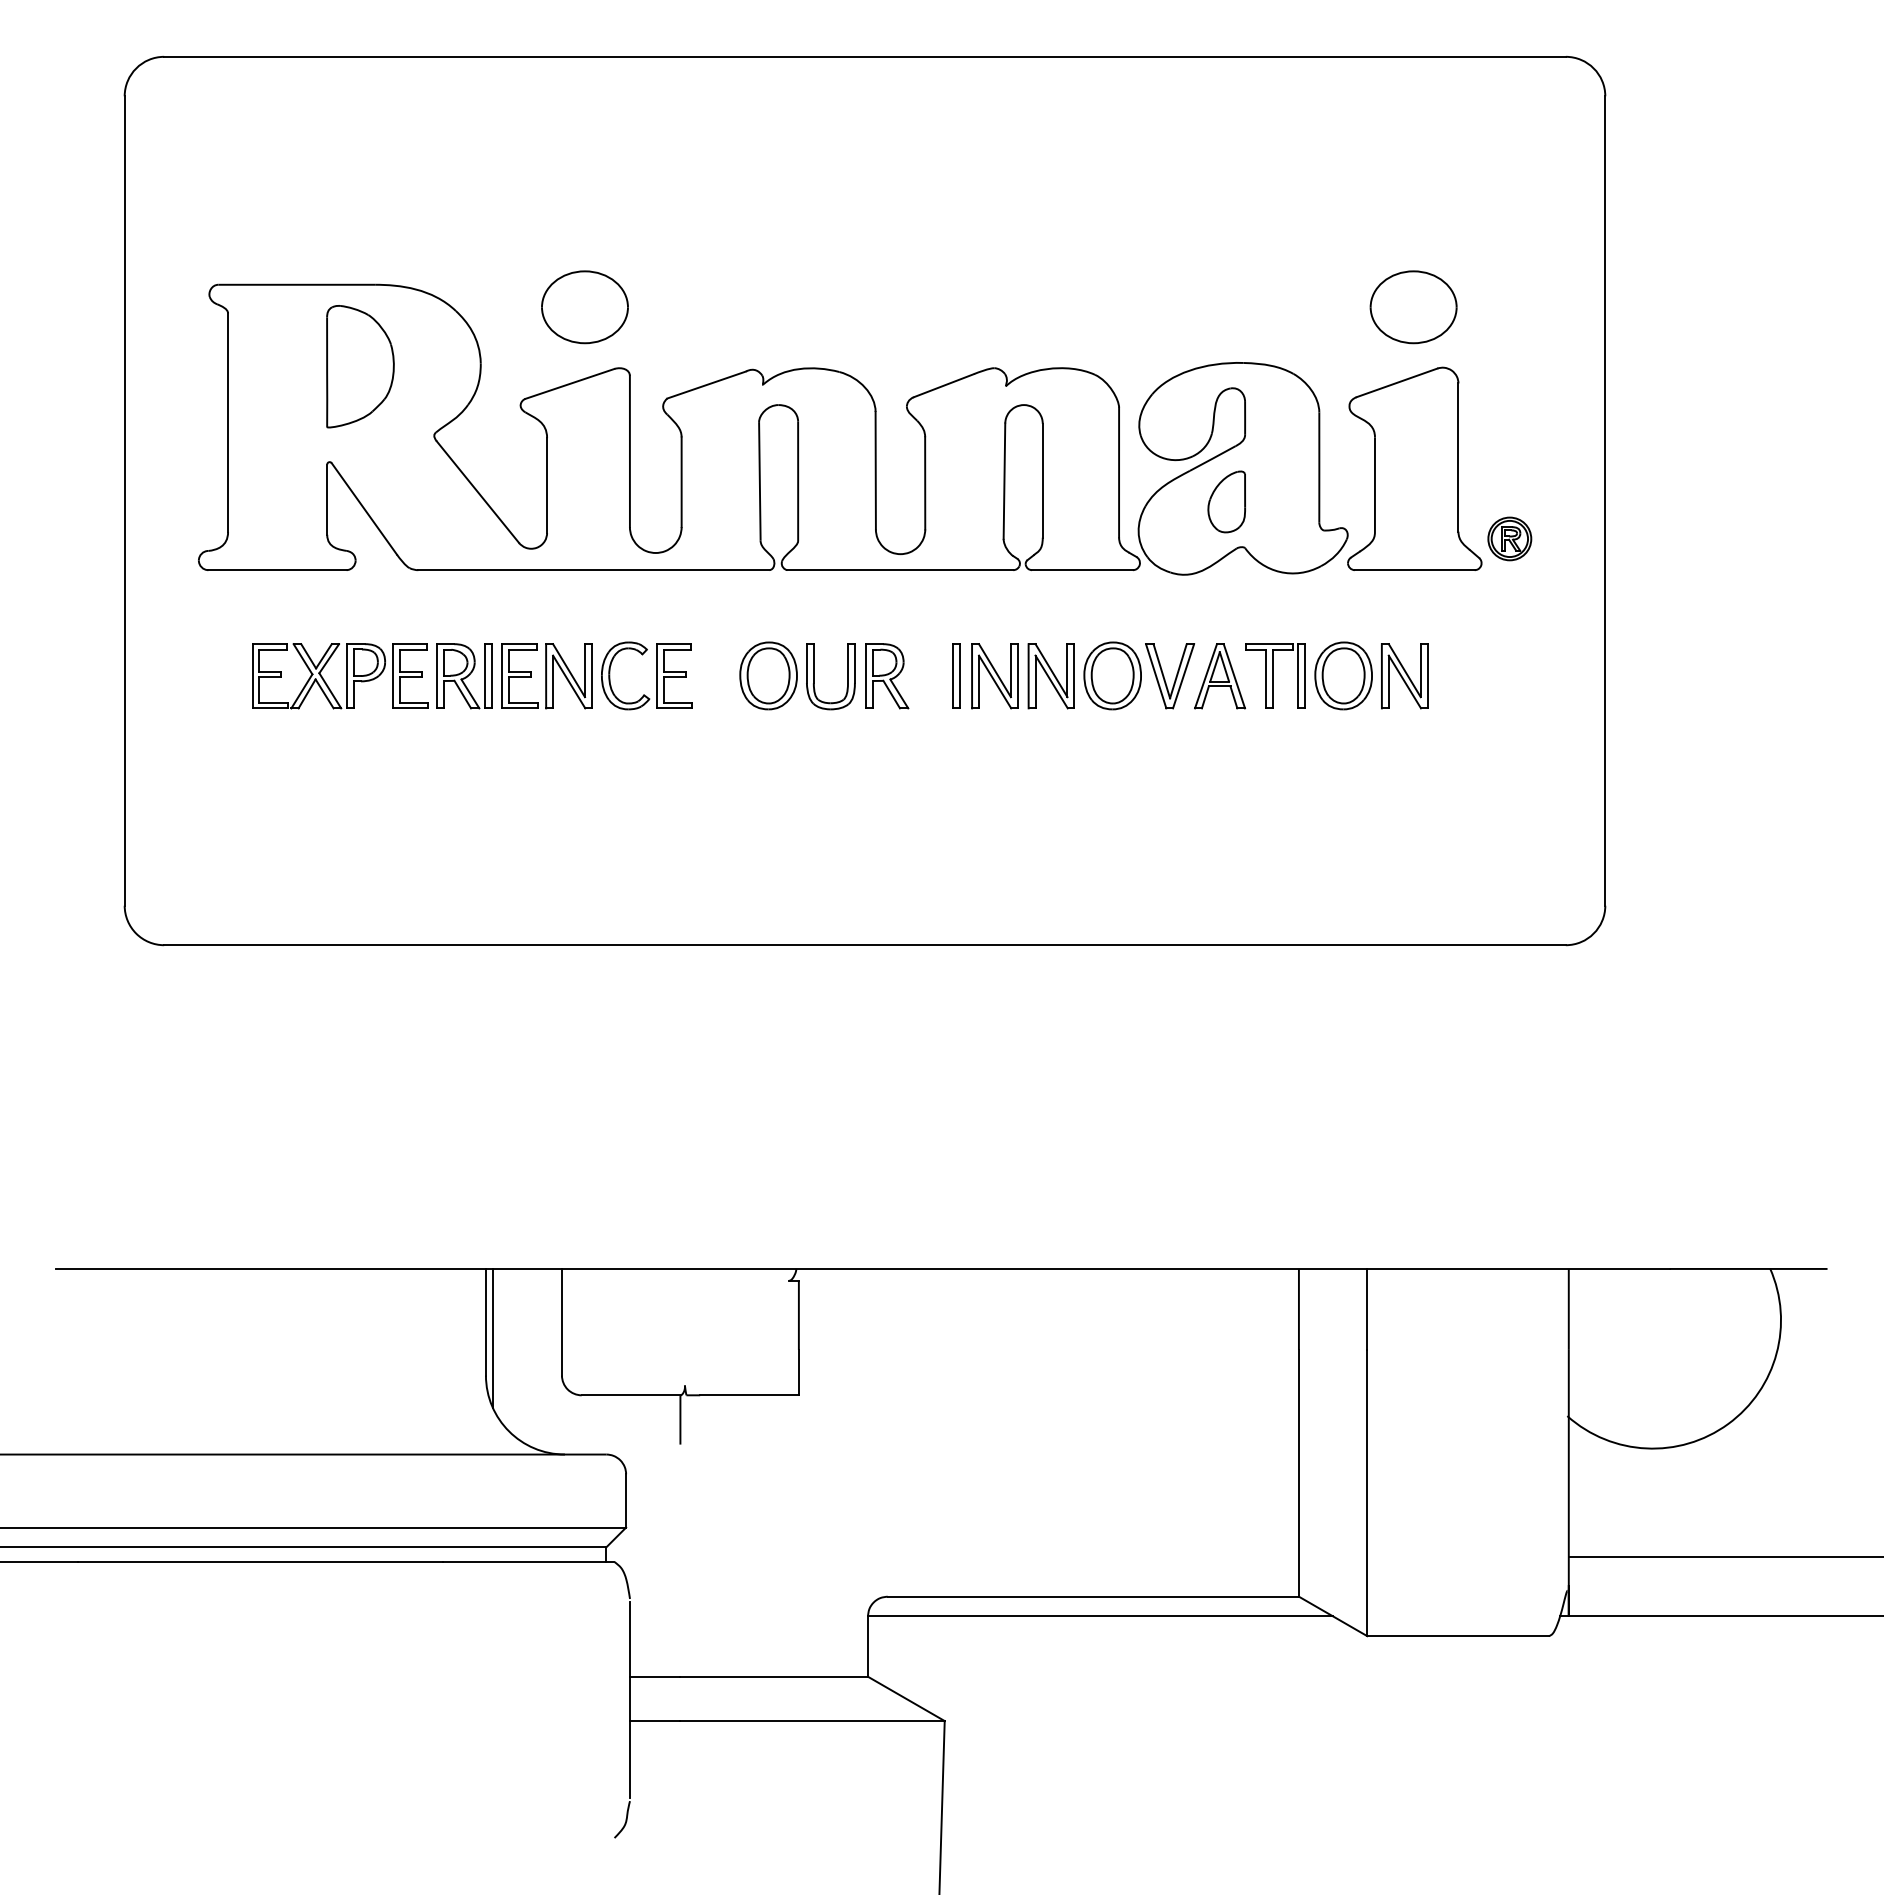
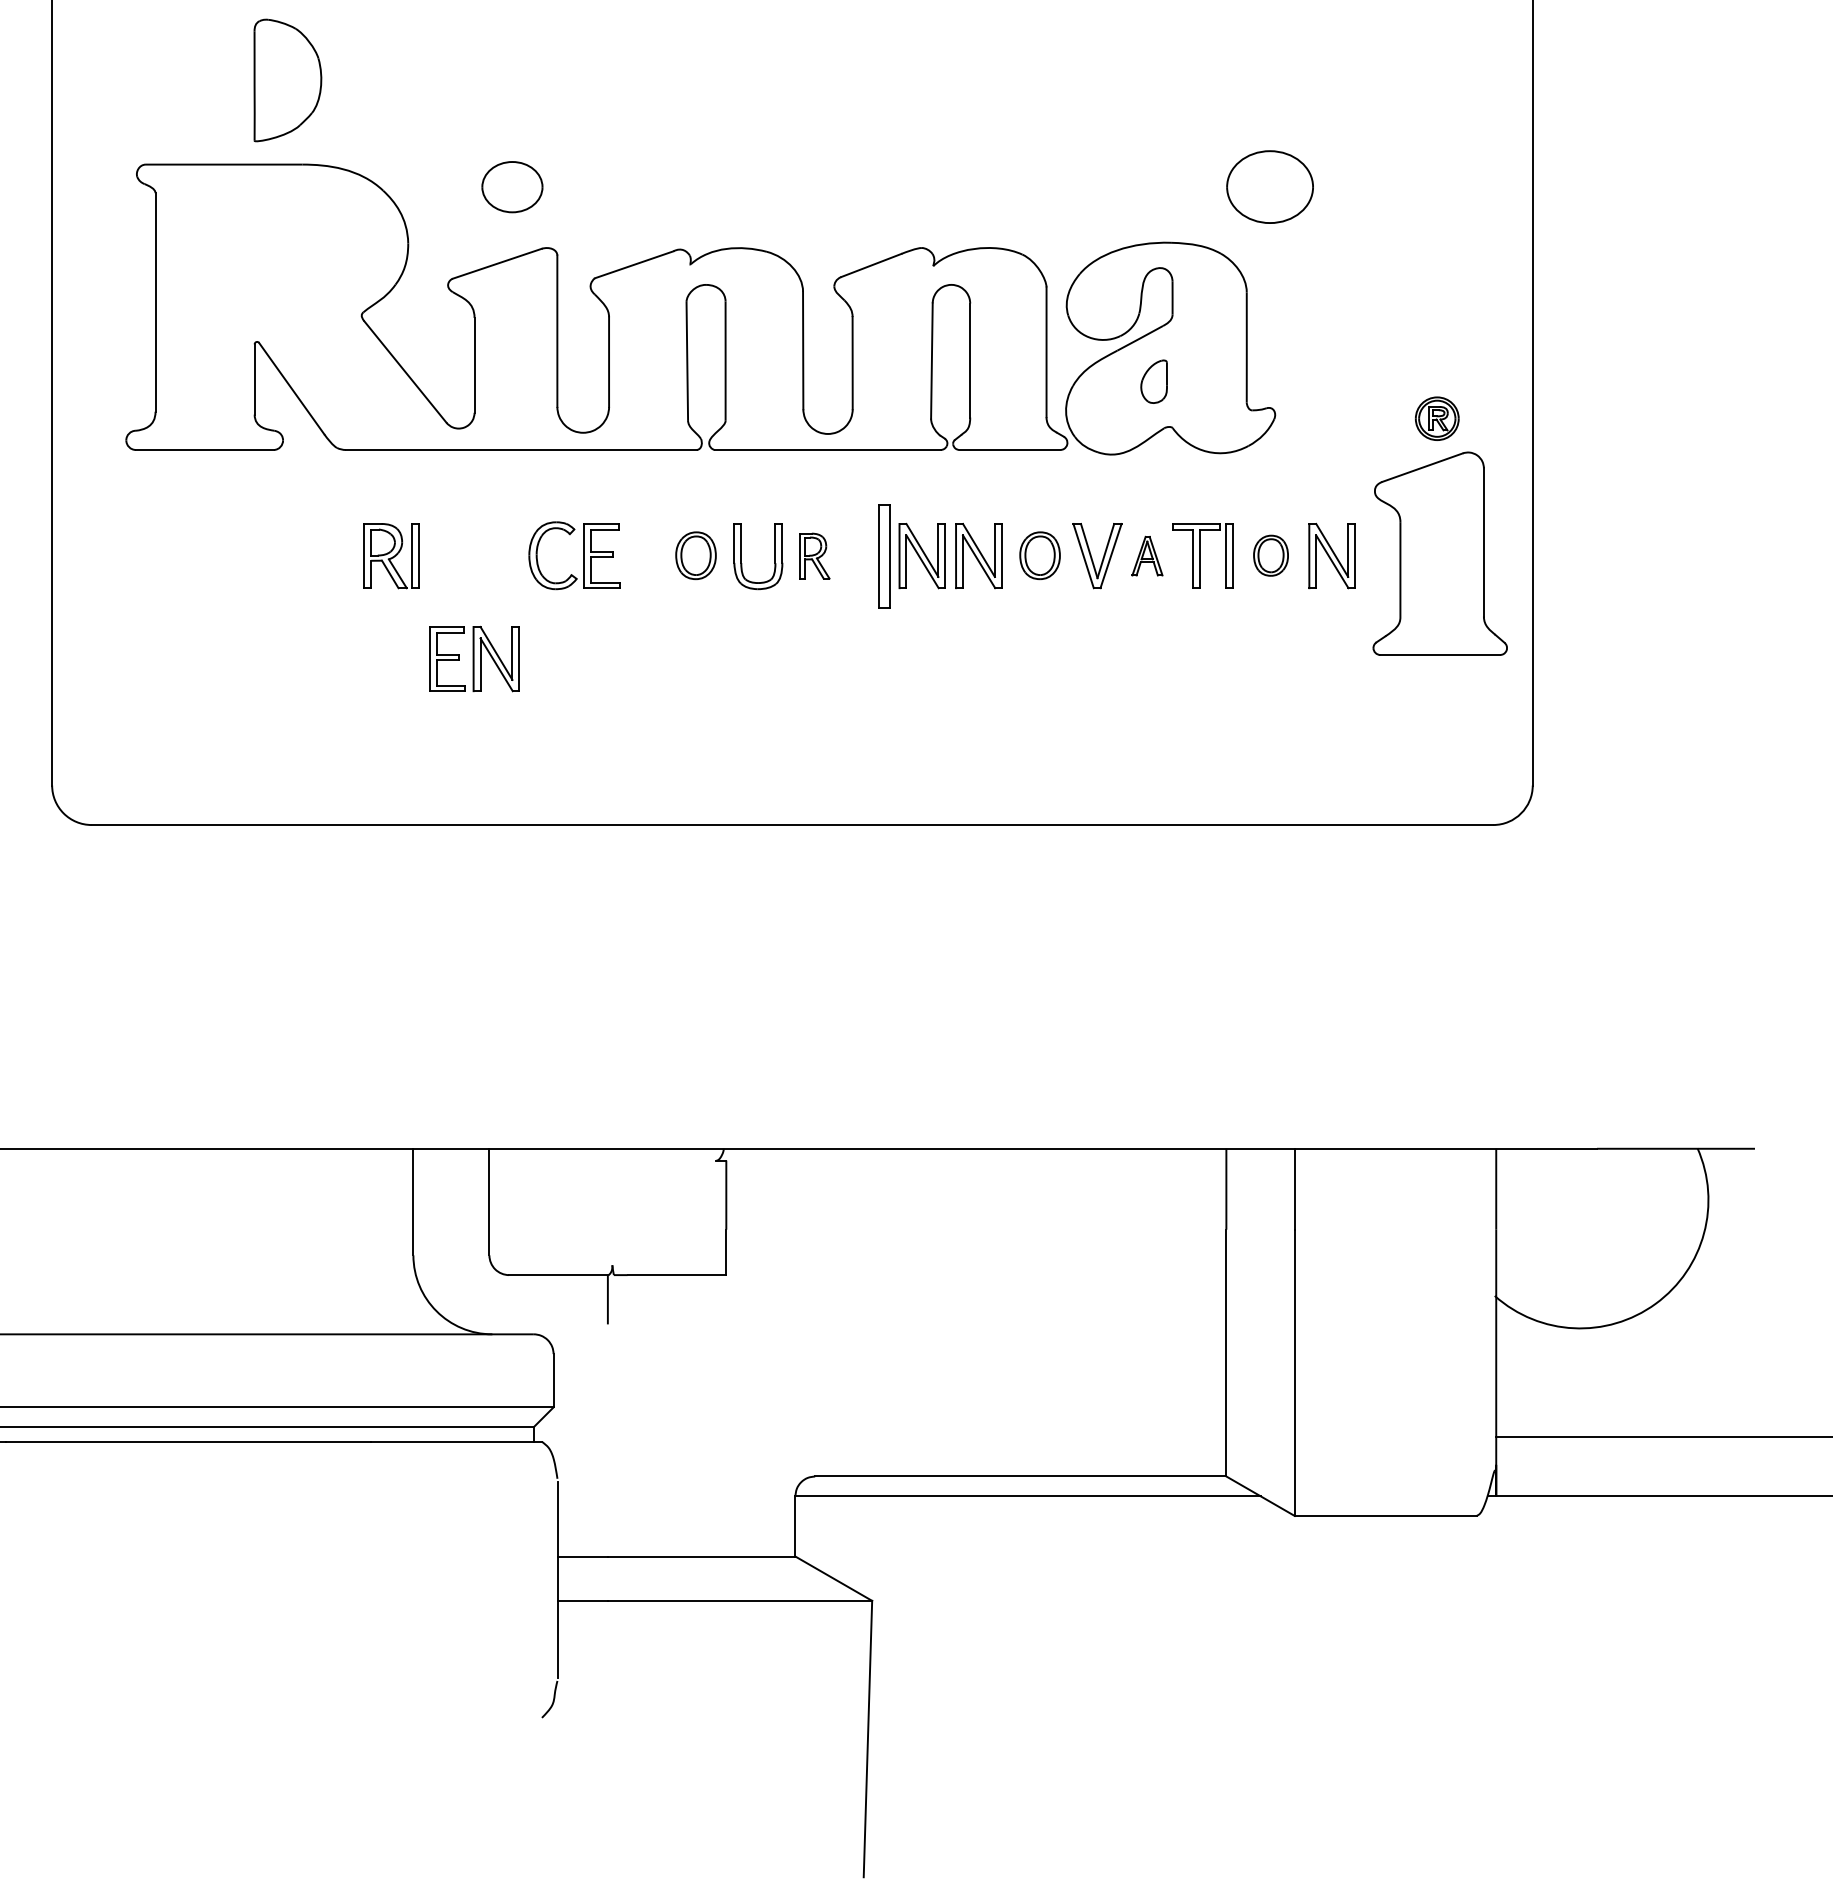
part: (584, 307) -> (511, 187), size x0.7
part: (1413, 307) -> (1269, 187), moved
part: (360, 366) -> (287, 80), moved
part: (1414, 468) -> (1439, 553), moved
part: (1226, 501) -> (1153, 381), size x0.7
part: (768, 675) -> (695, 555), size x0.7
part: (956, 675) -> (883, 555), size x1.6
part: (1112, 675) -> (1039, 555), size x0.7
part: (1343, 675) -> (1270, 555), size x0.6
part: (340, 676) -> (267, 556), removed
part: (546, 676) -> (473, 659), moved
part: (887, 676) -> (814, 556), size x0.7
part: (1219, 676) -> (1146, 556), size x0.6
line: (492, 1337) -> (419, 1217), removed

